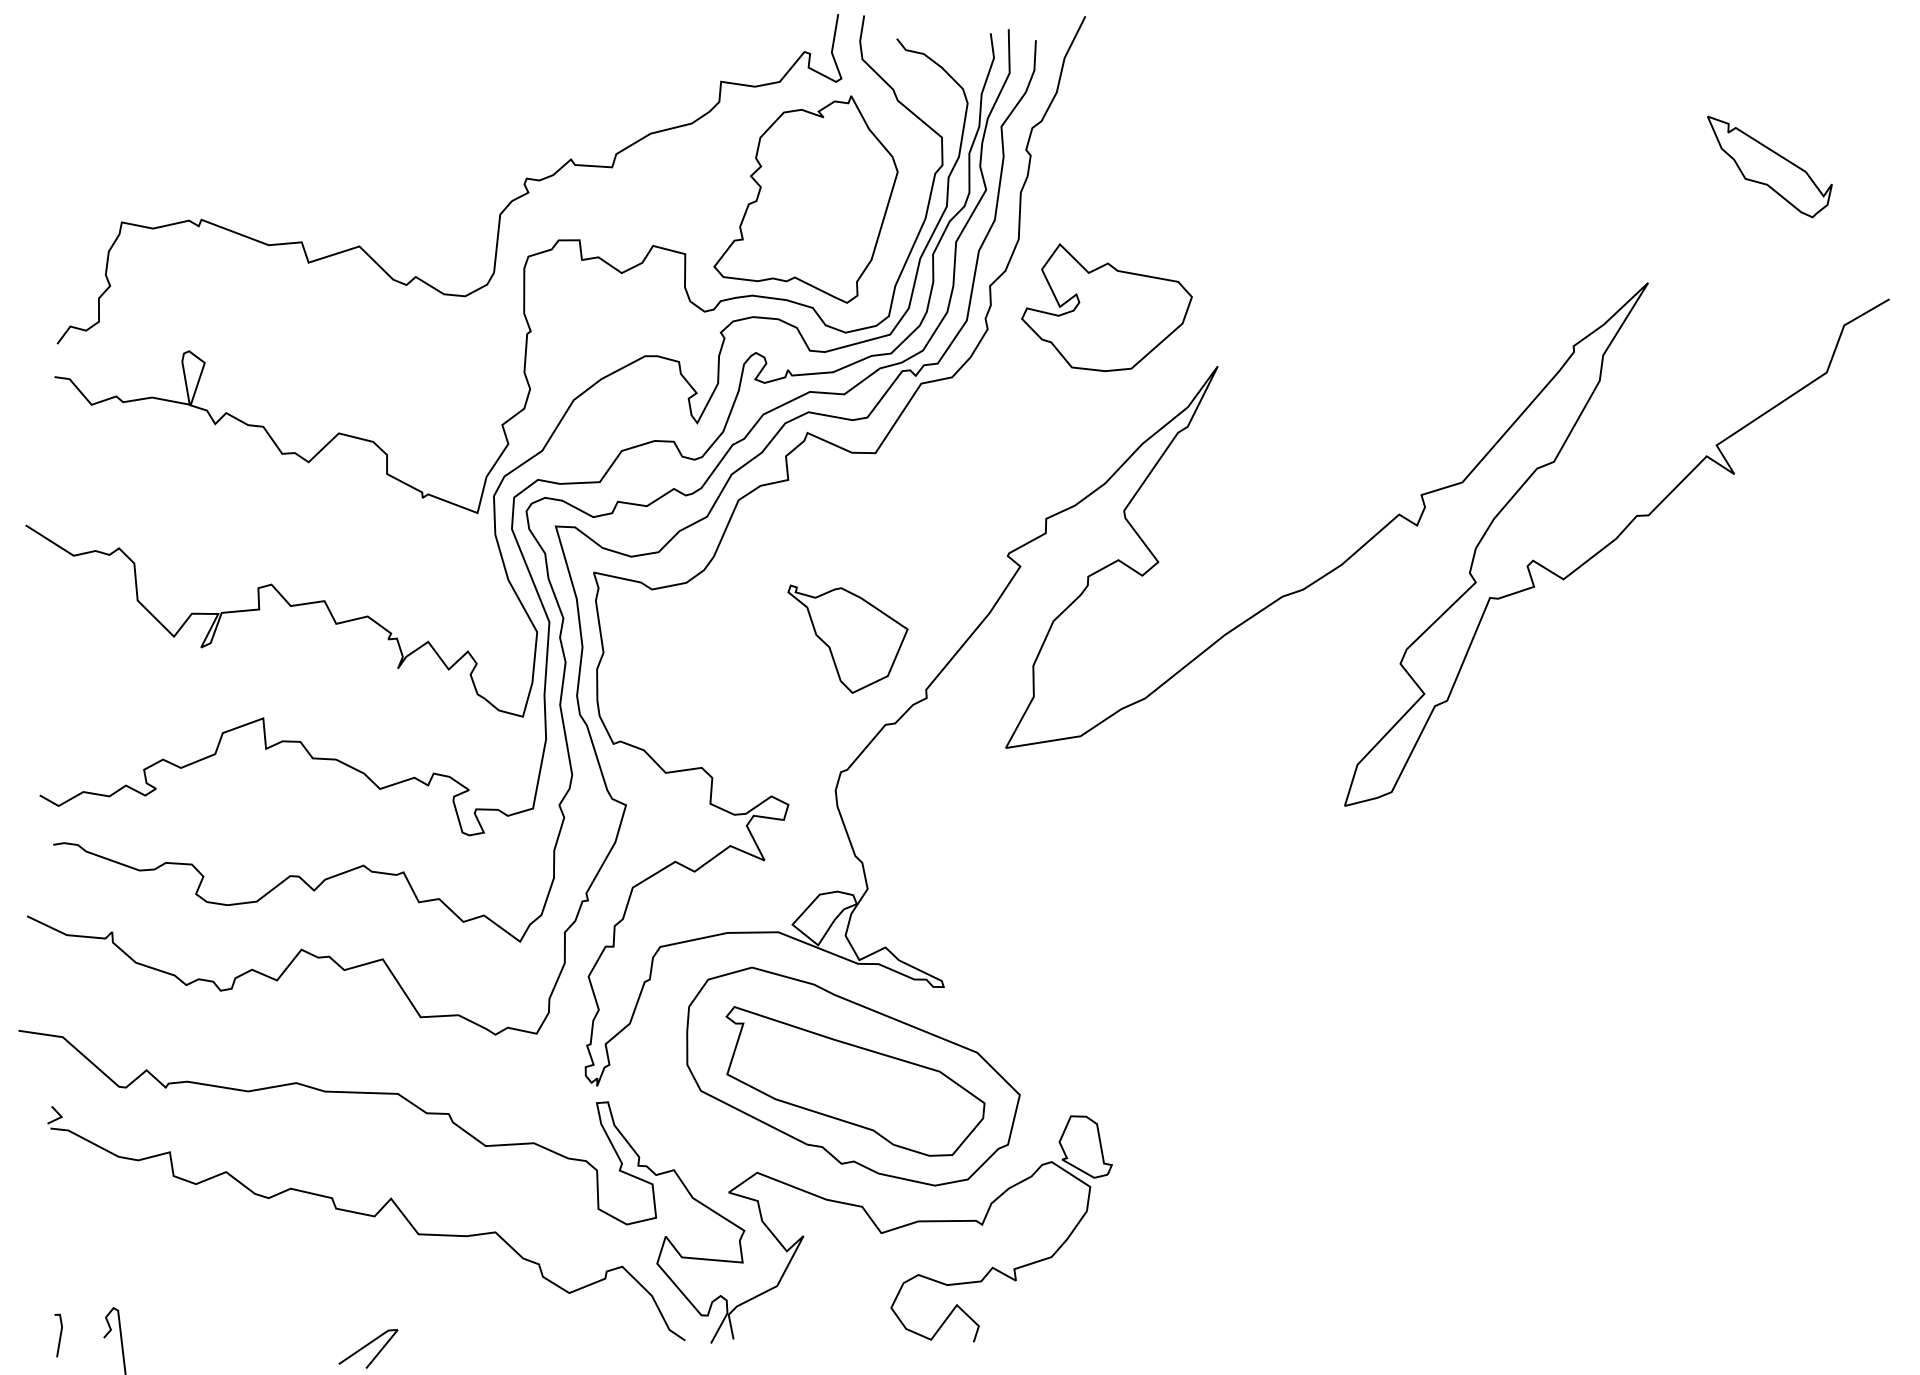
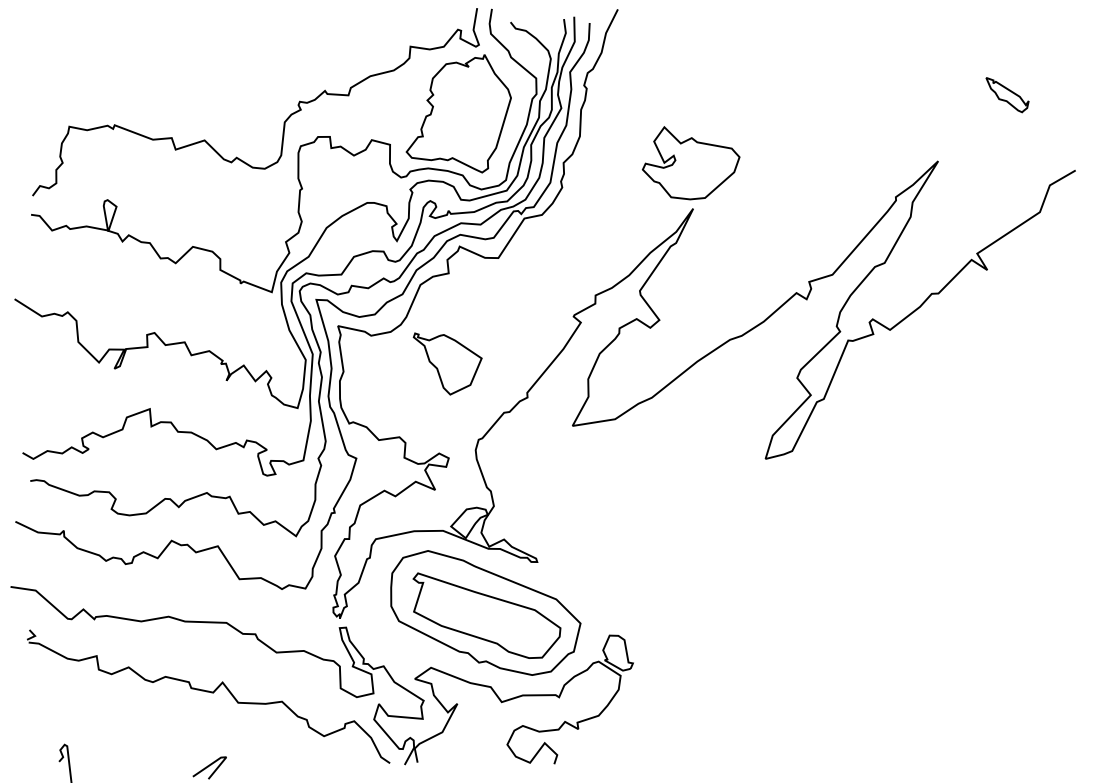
part: (1769, 165) -> (1007, 94), size x0.6
part: (1105, 308) -> (690, 163), moved
part: (847, 638) -> (447, 363), moved
line: (58, 1333) -> (33, 759), removed

